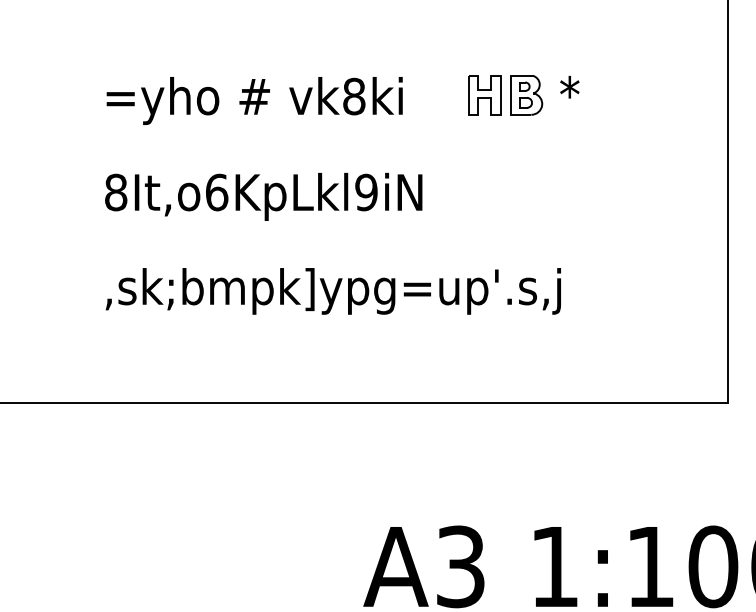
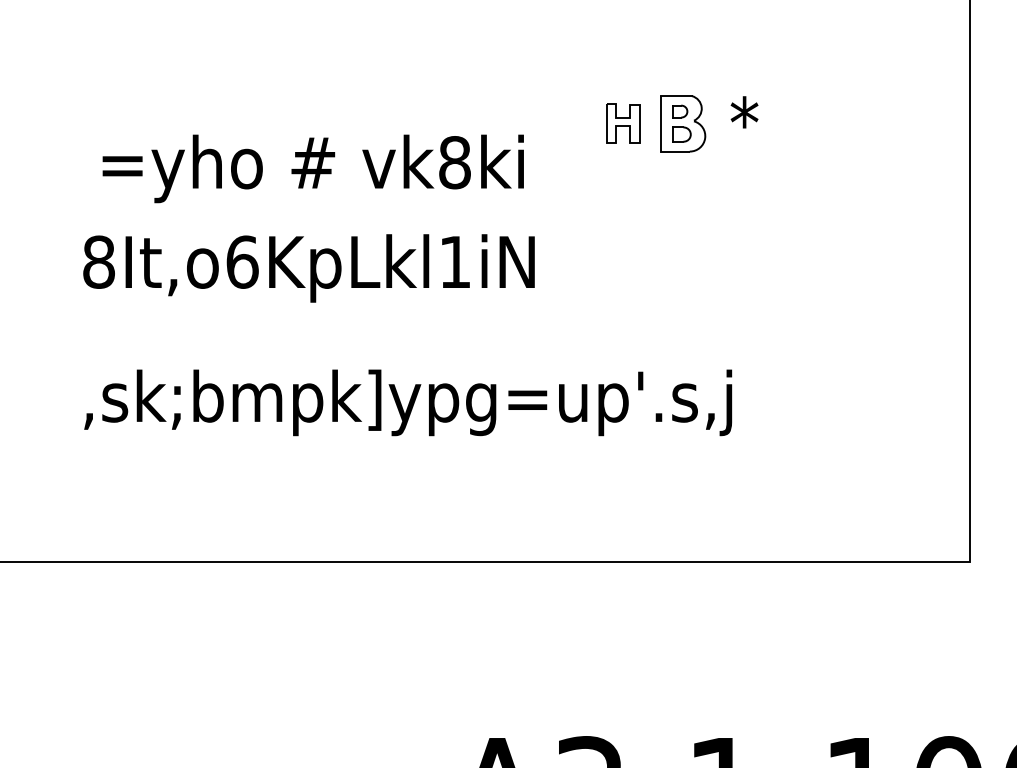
part: (484, 95) -> (623, 124), size x0.7
text: (254, 100) -> (312, 168), moved
text: (366, 192) -> (455, 262), 8It,o6KpLkl9iN -> 8It,o6KpLkl1iN

